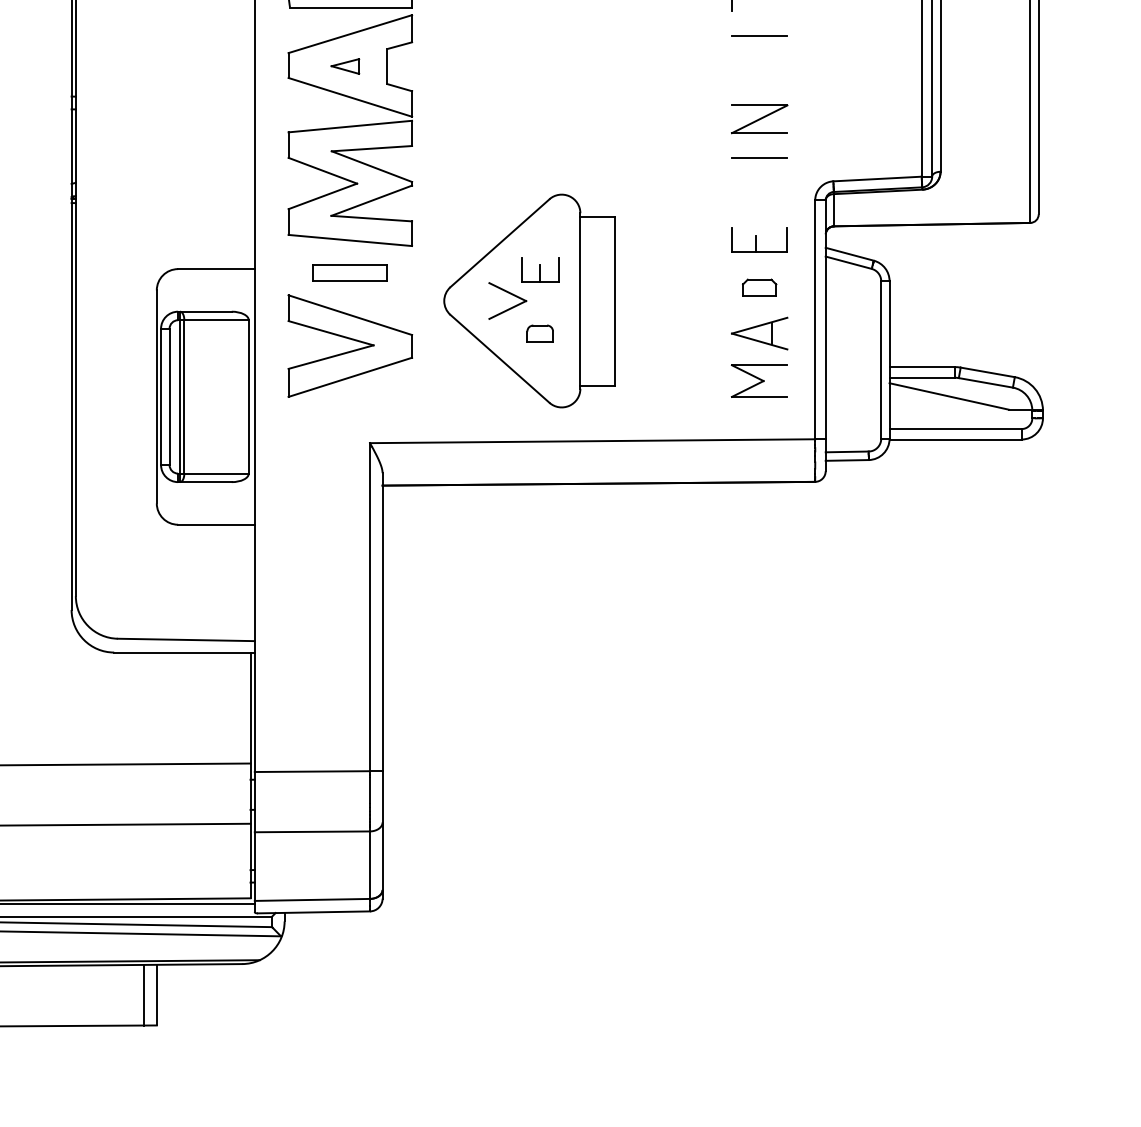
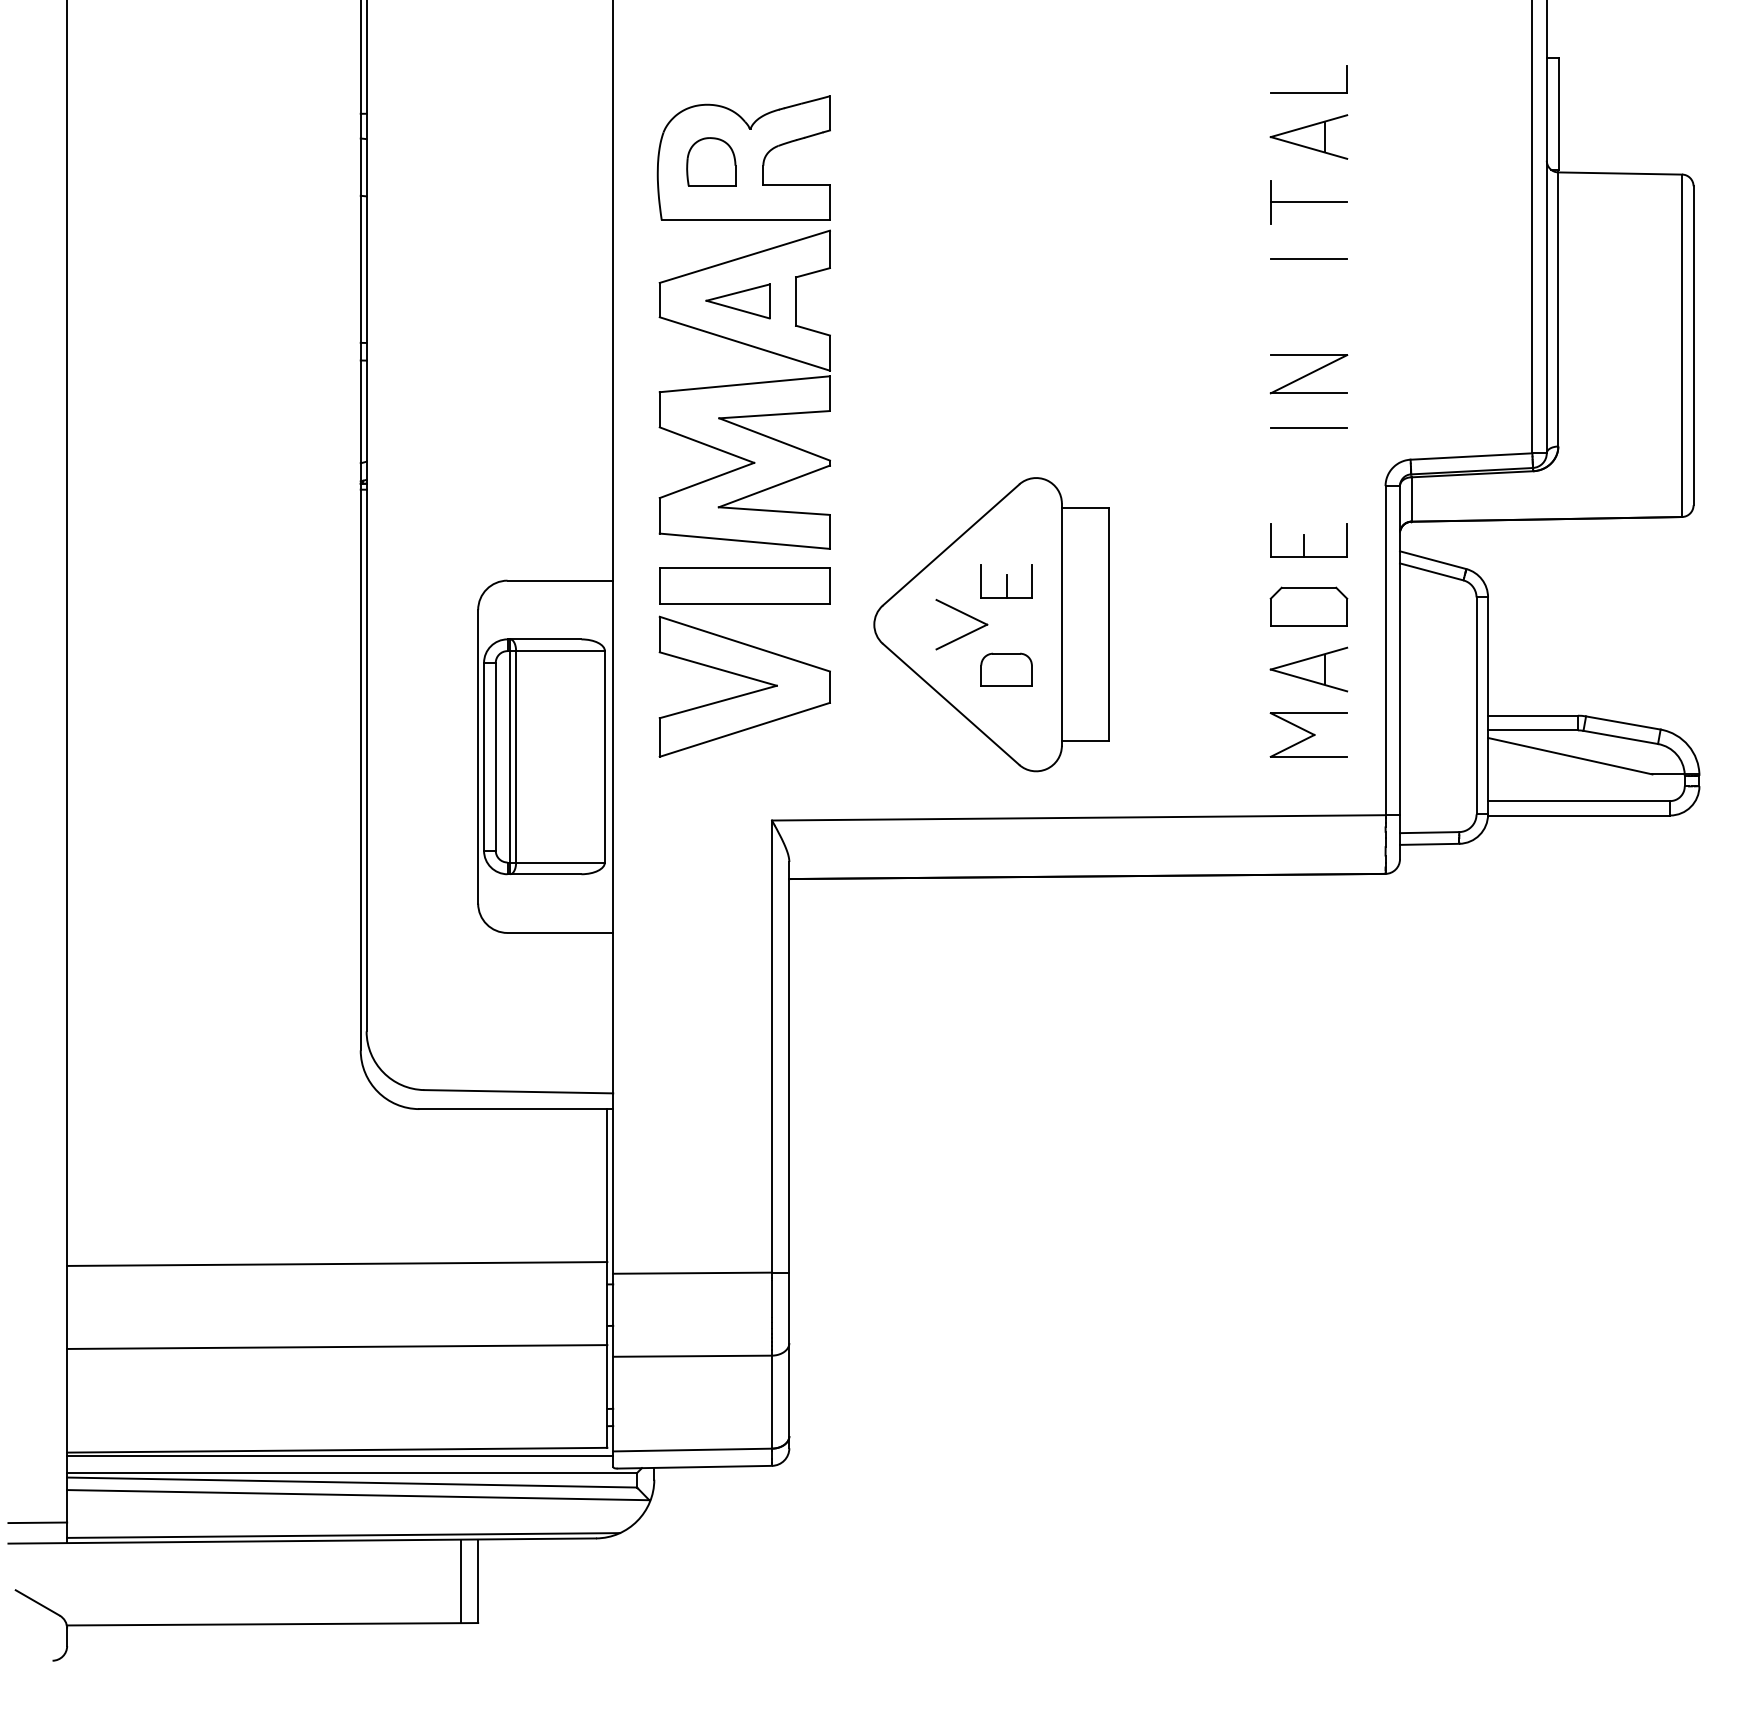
part: (344, 66) -> (737, 301), size x1.67
part: (350, 272) -> (744, 585), size x1.67
part: (759, 287) -> (1308, 606), size x1.67
part: (540, 333) -> (1006, 669), size x1.43

